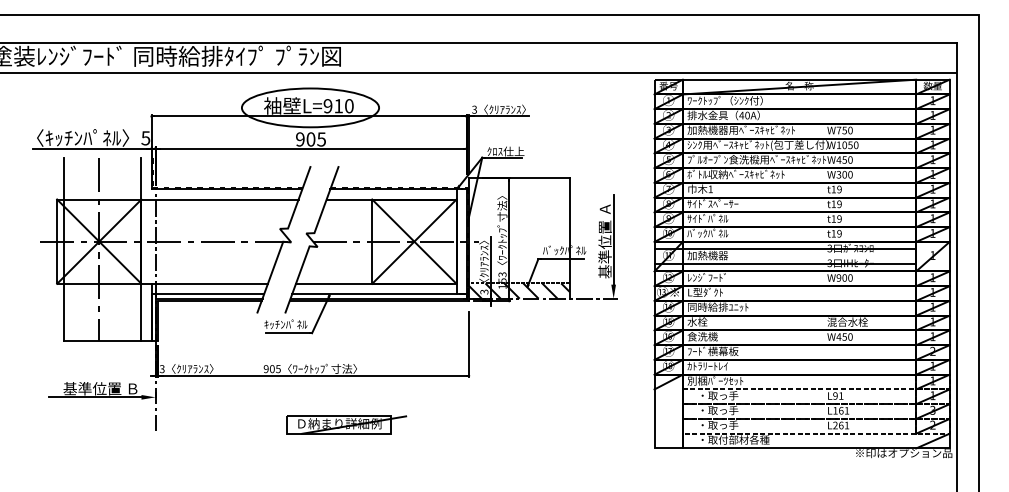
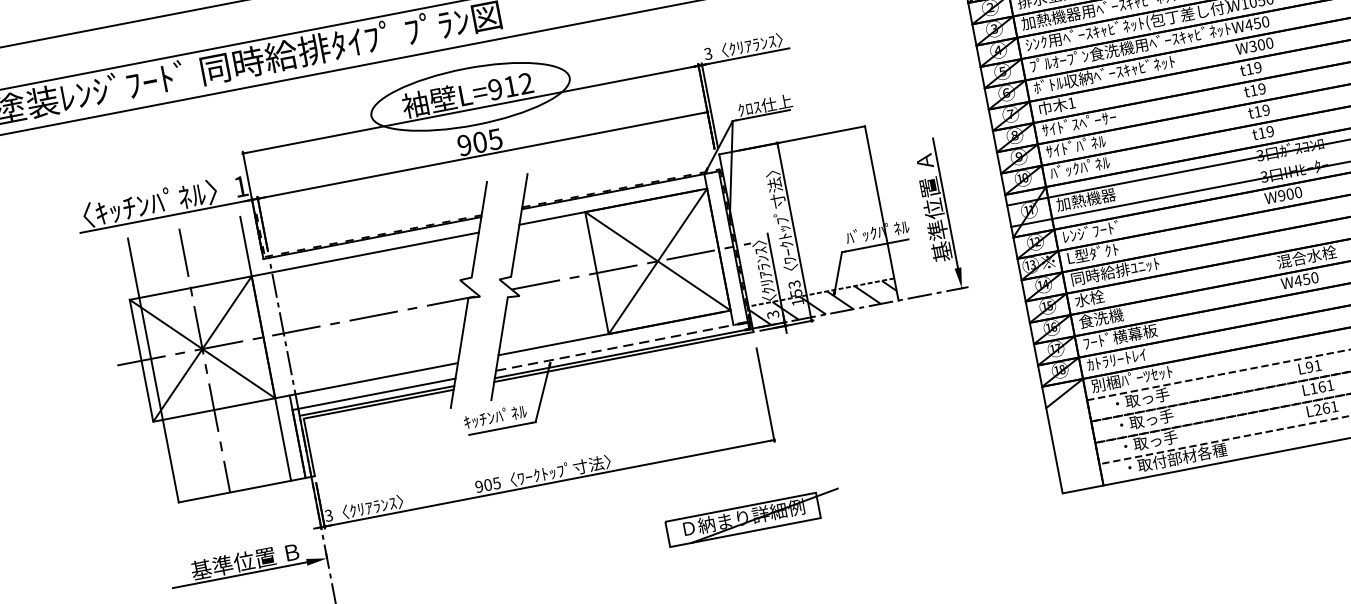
text: (349, 106) -> (526, 84), L=910 -> L=912
text: (145, 138) -> (240, 187), 5 -> 1
line: (379, 293) -> (621, 345), solid -> dashed
part: (346, 424) -> (753, 516), moved

